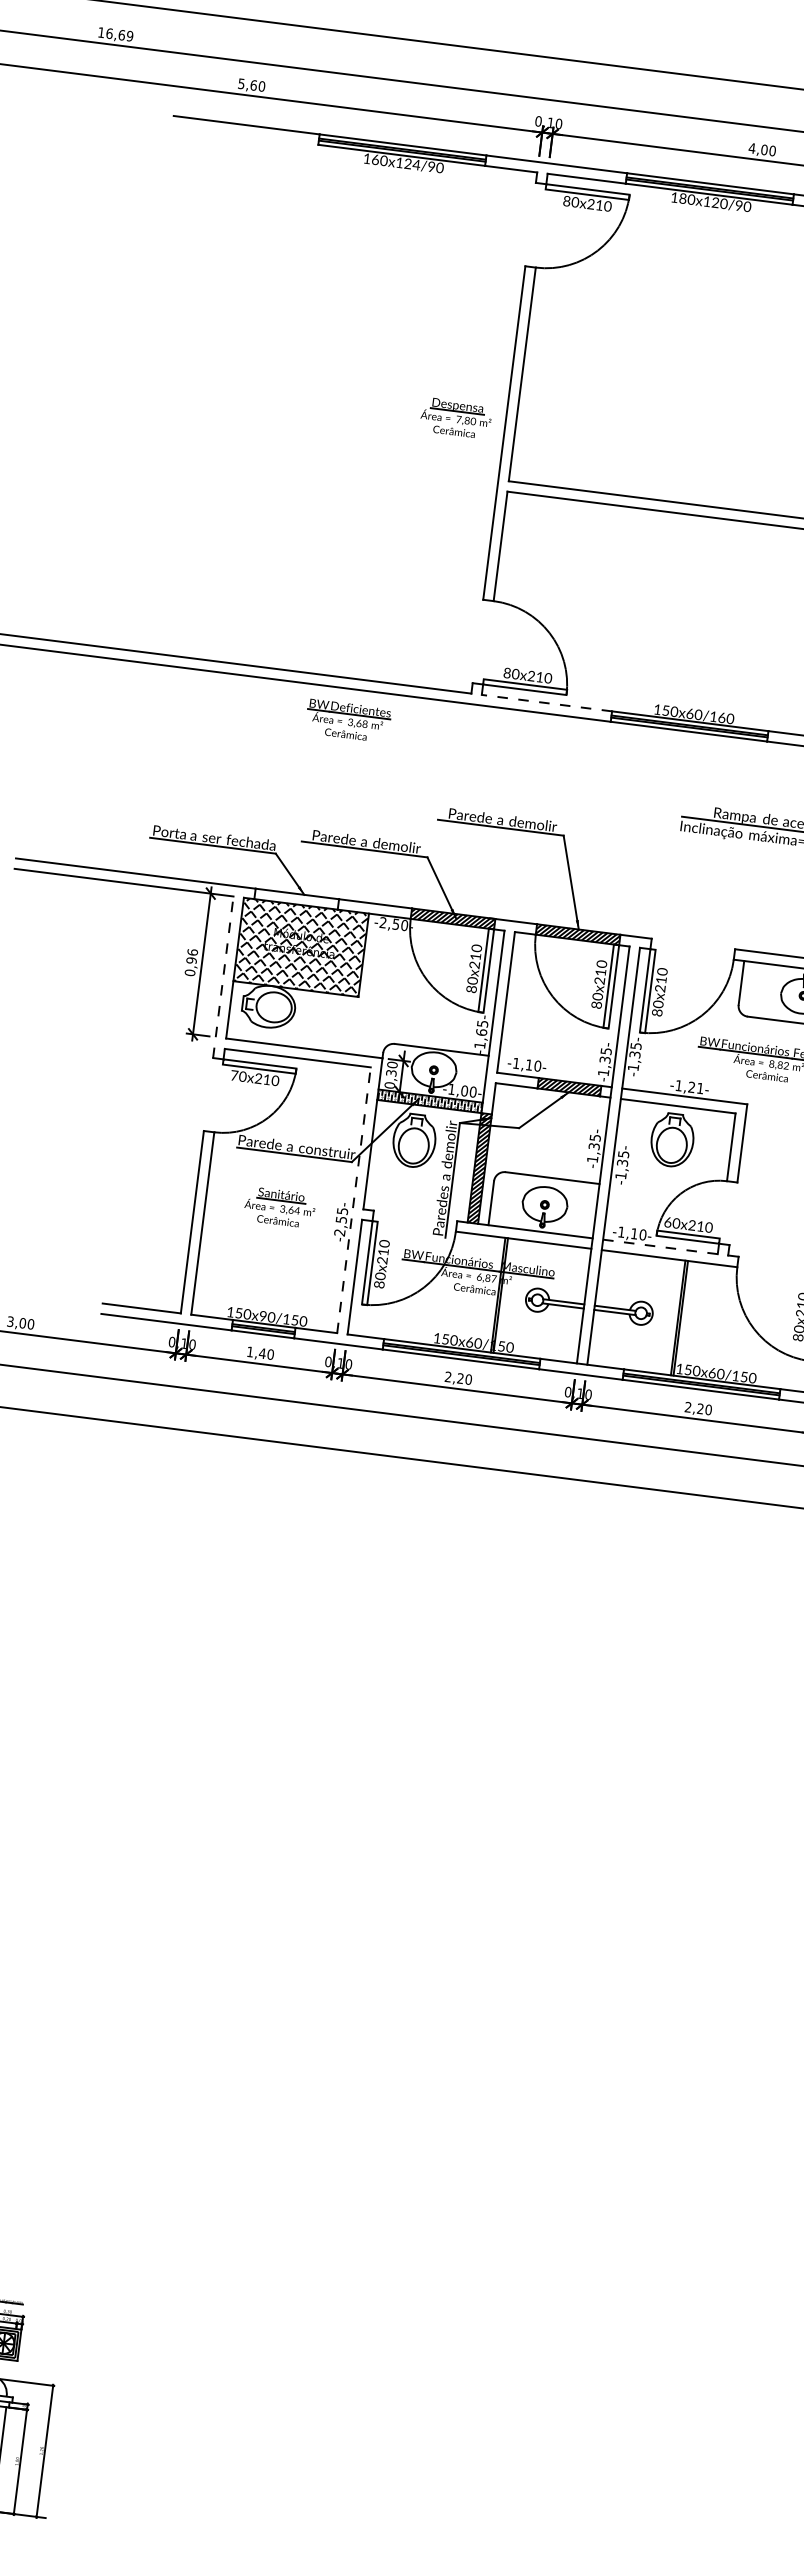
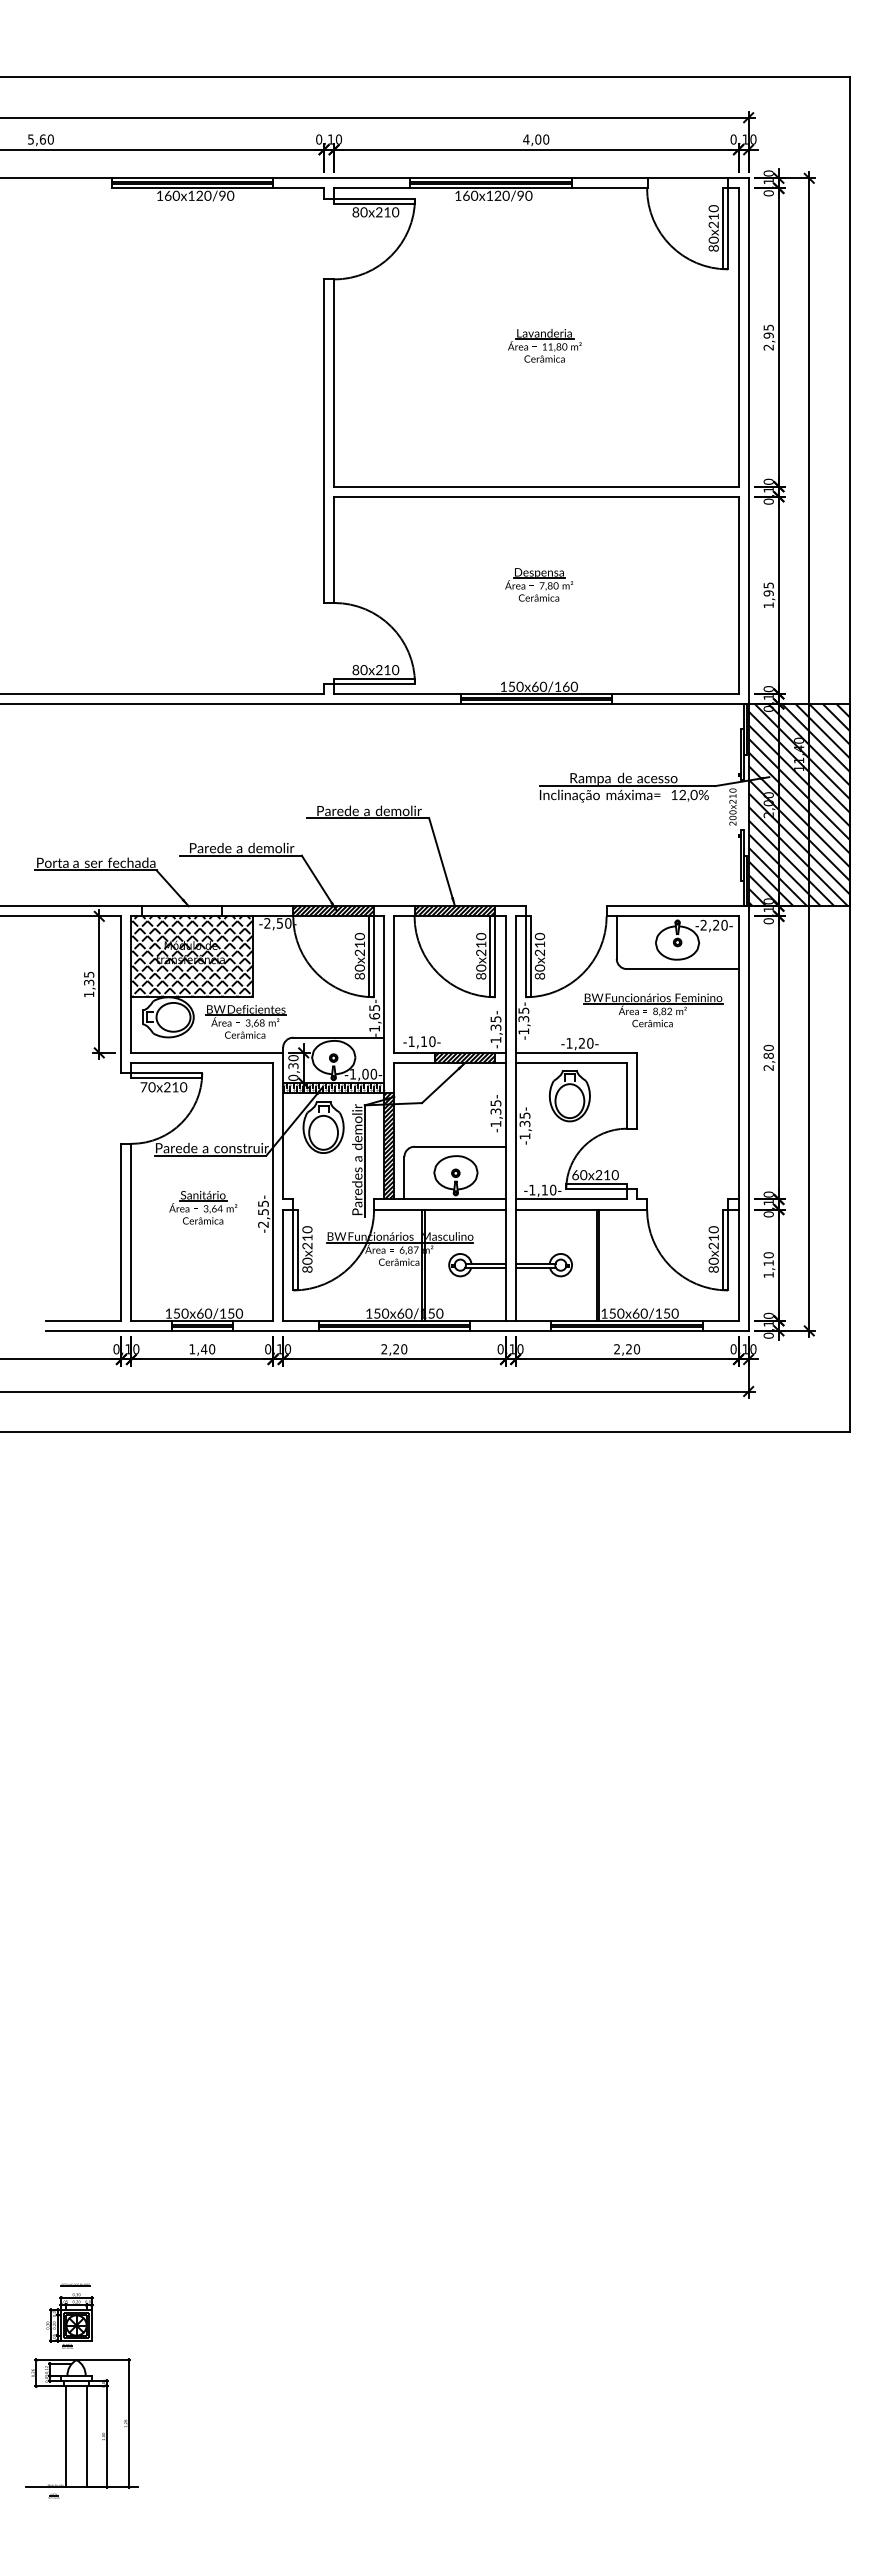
text: (416, 164) -> (207, 195), 160x124/90 -> 160x120/90
text: (683, 198) -> (466, 195), 180x120/90 -> 160x120/90
part: (744, 363) -> (544, 345), added
part: (456, 417) -> (539, 584), moved
line: (546, 702) -> (396, 693), dashed -> solid
part: (348, 720) -> (245, 1021), moved
text: (191, 962) -> (89, 984), 0,96 -> 1,35
line: (223, 977) -> (121, 994), dashed -> solid
text: (700, 1088) -> (590, 1043), -1,21- -> -1,20-
line: (354, 1199) -> (273, 1191), dashed -> solid
line: (660, 1246) -> (571, 1199), dashed -> solid
text: (263, 1316) -> (200, 1313), 150x90/150 -> 150x60/150

